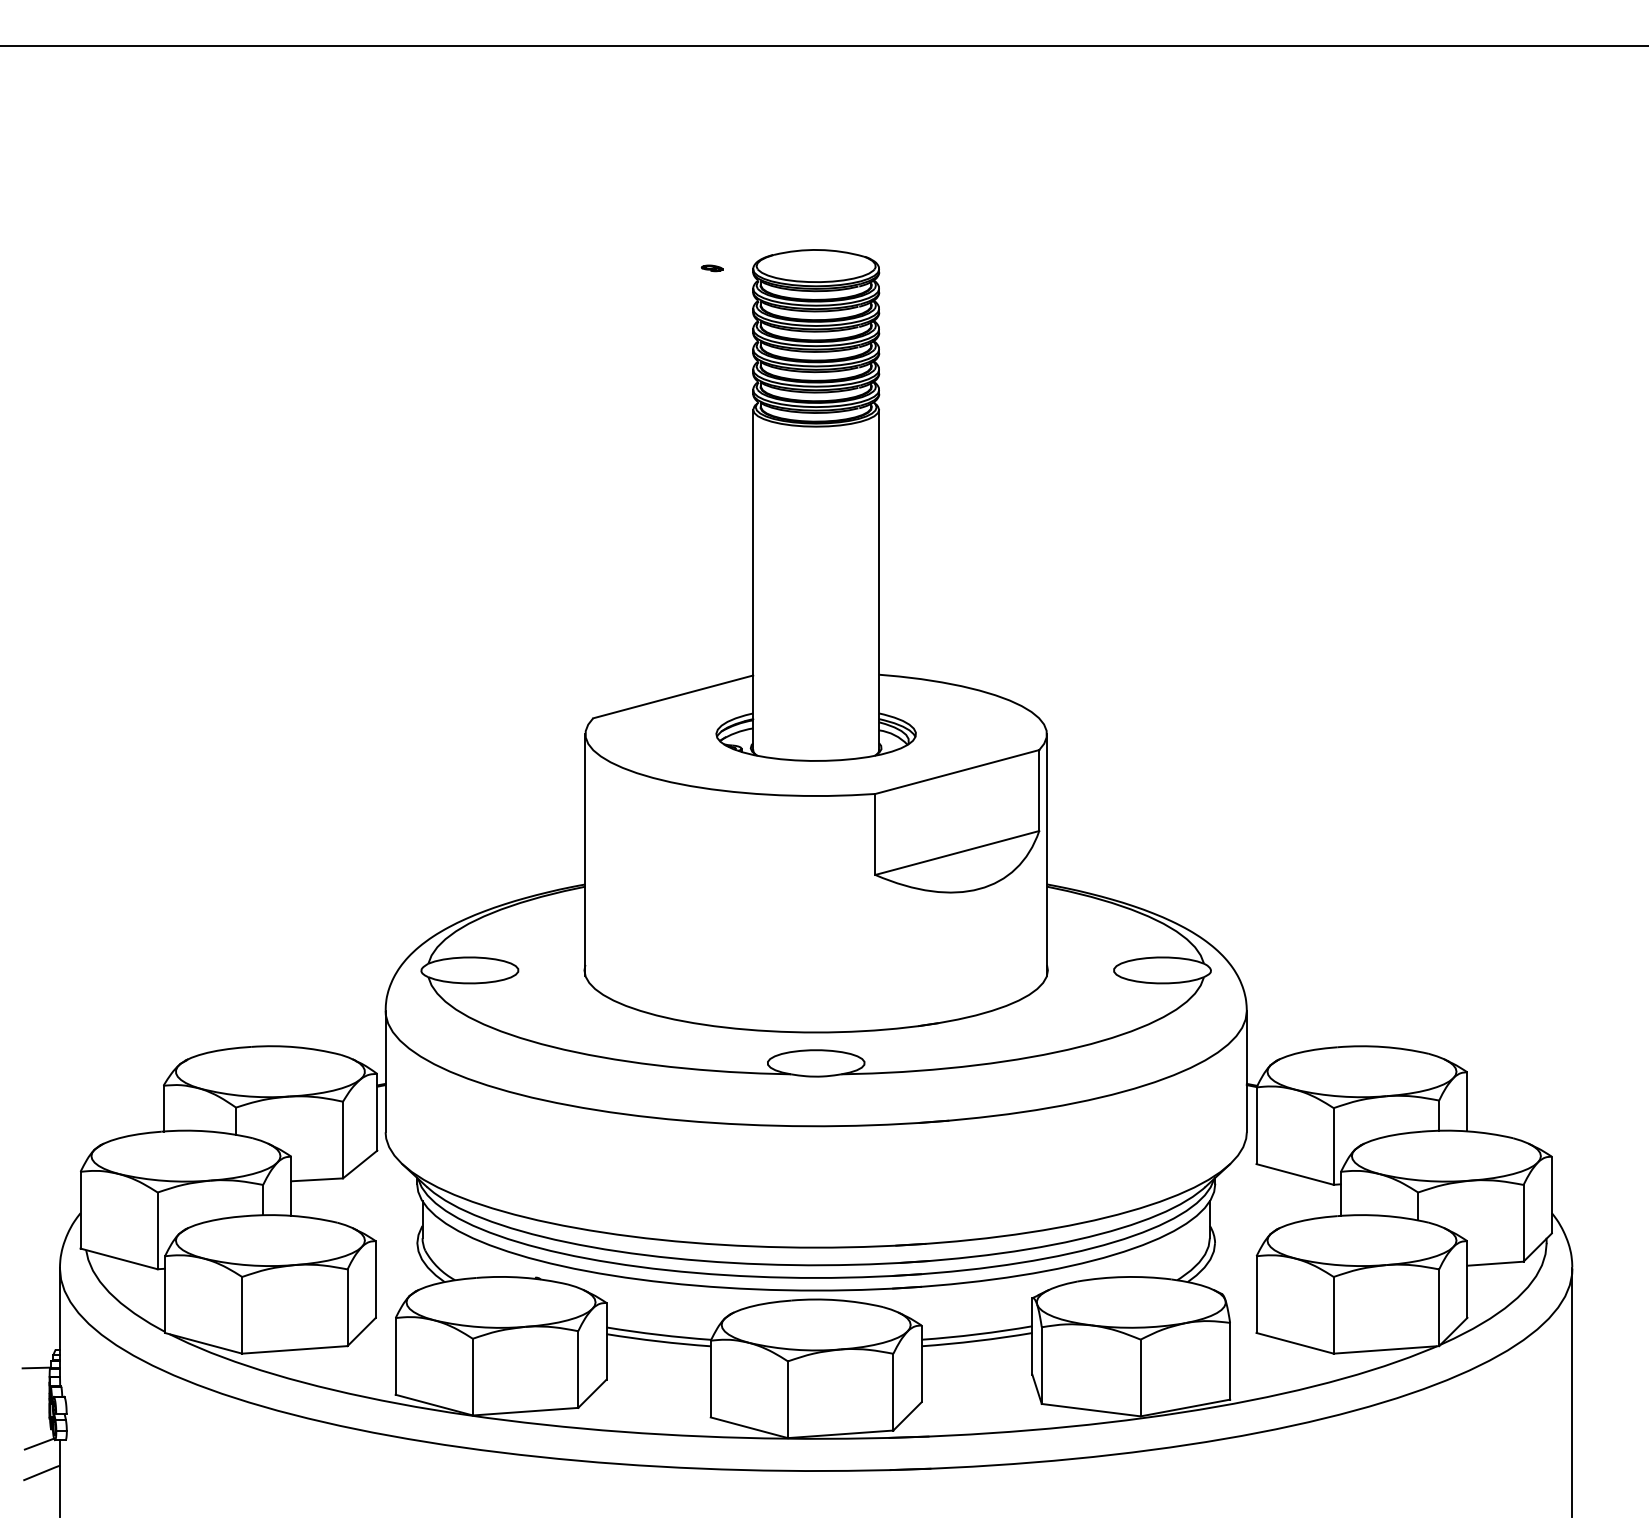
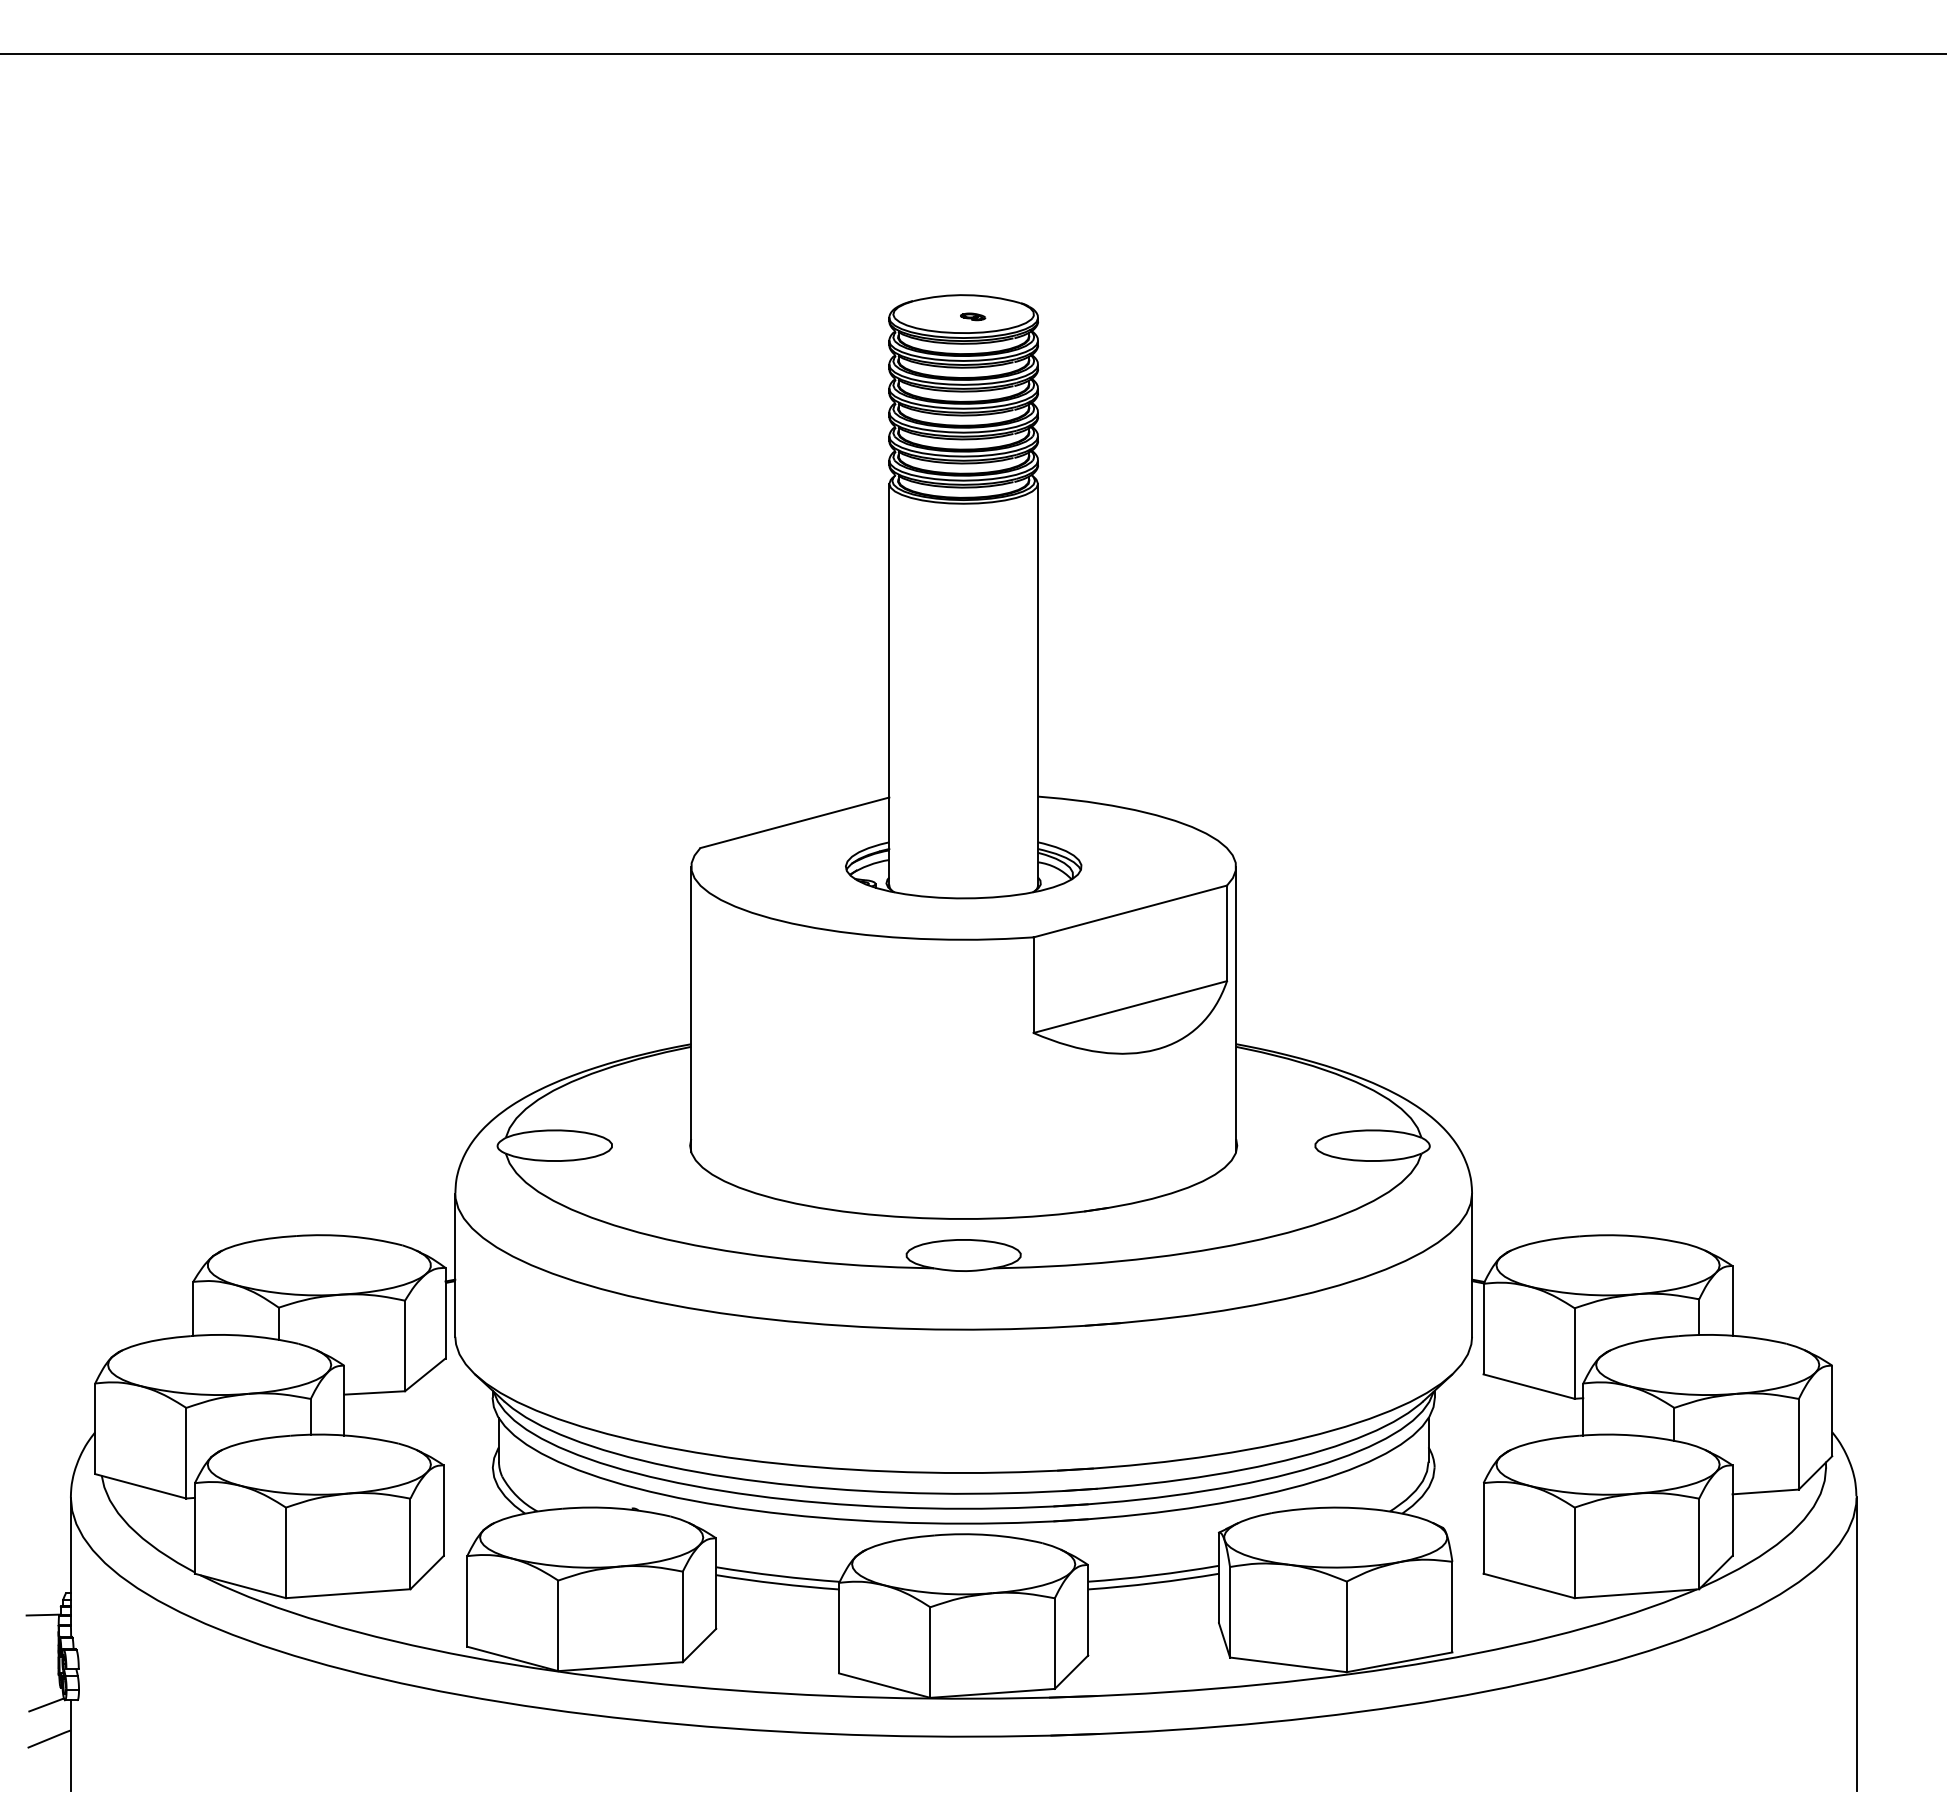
part: (711, 268) -> (972, 317), moved

